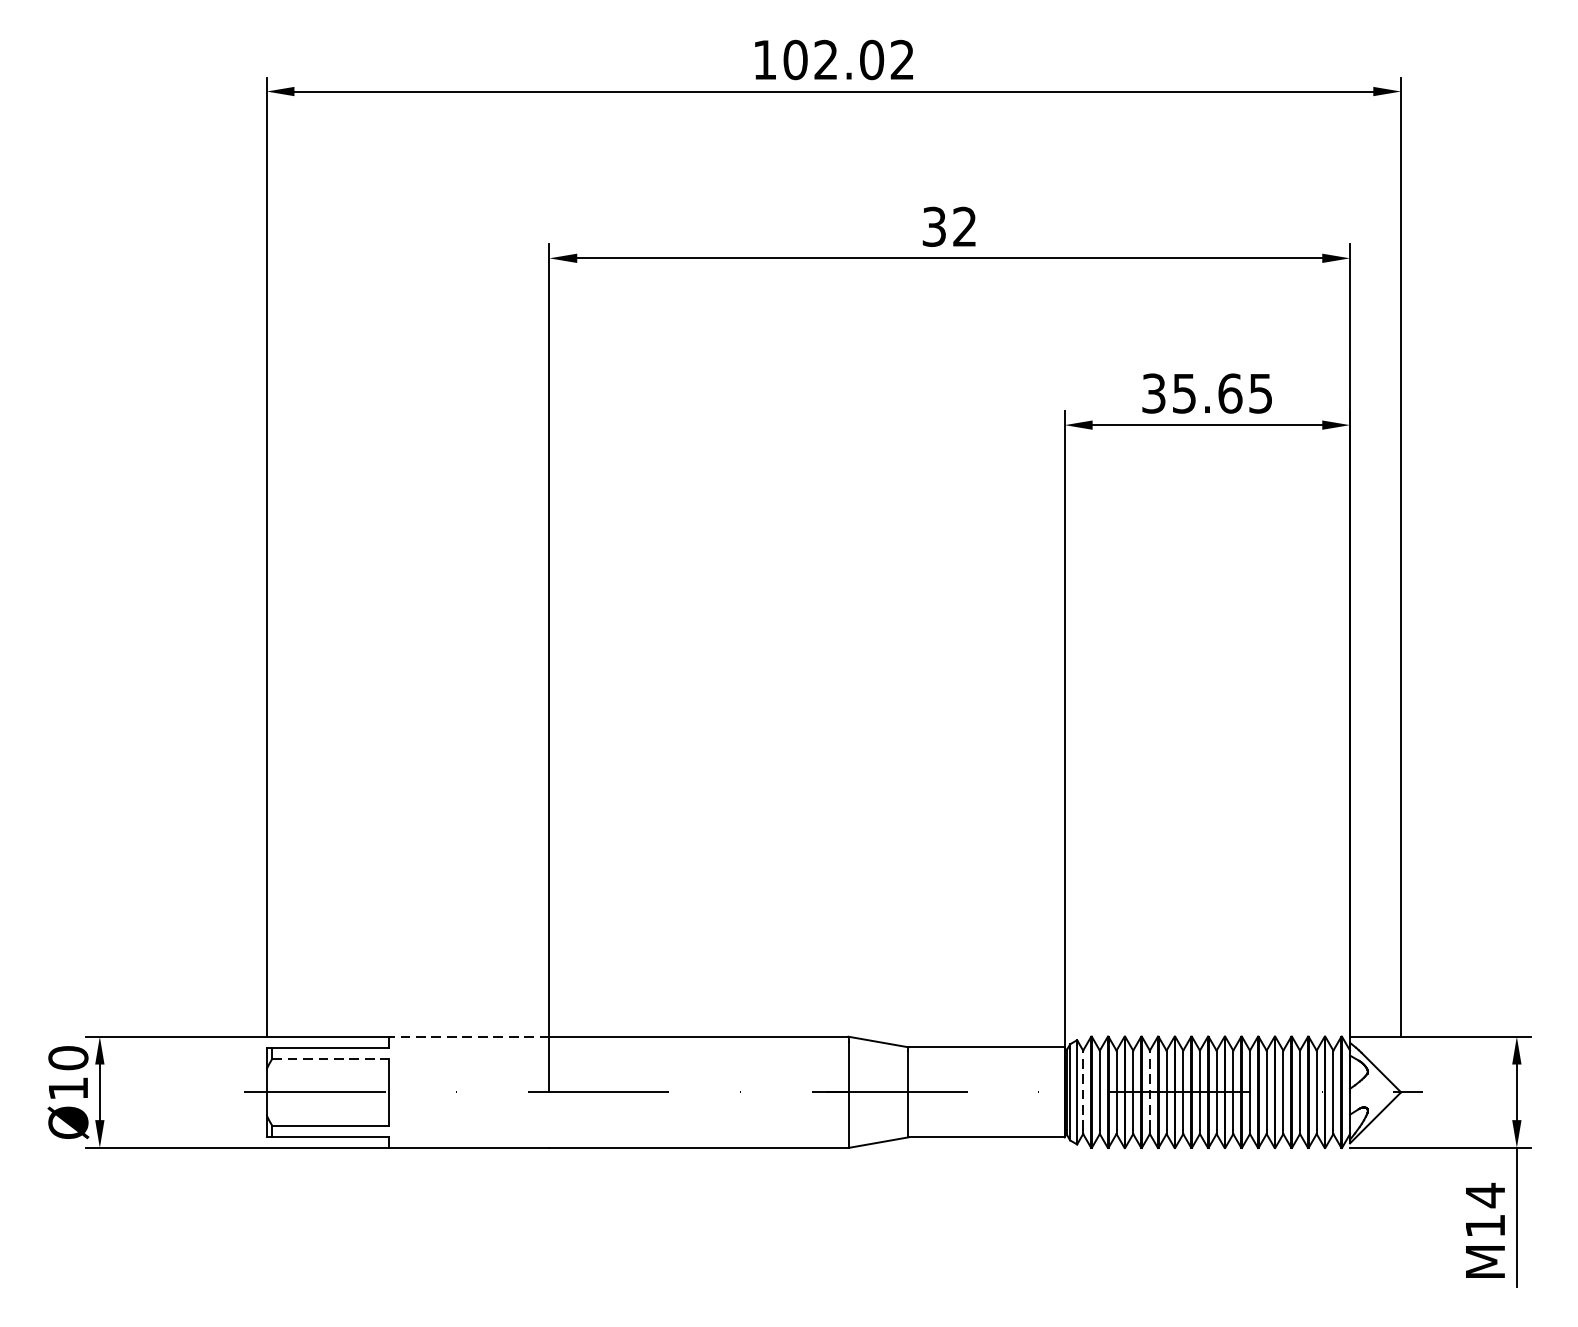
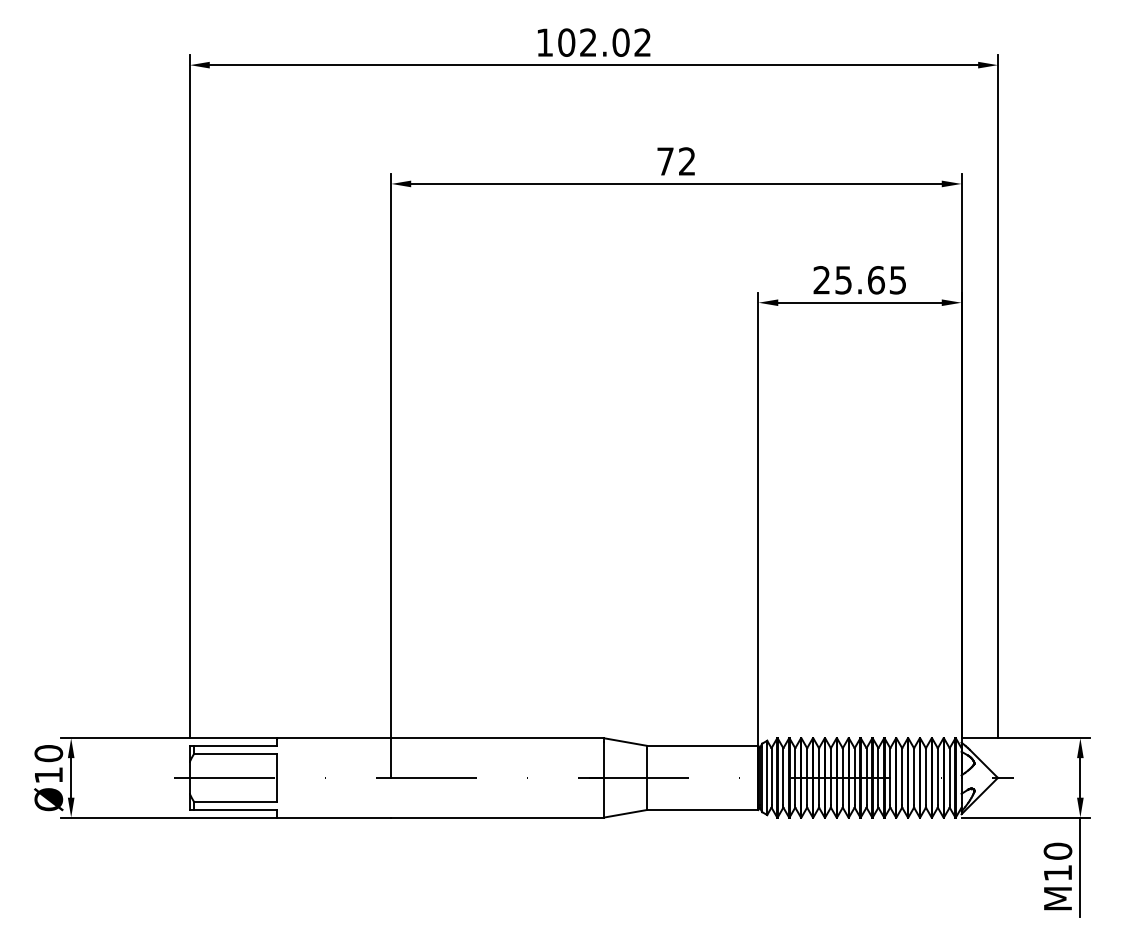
text: (934, 226) -> (665, 161), 32 -> 72
text: (1153, 393) -> (821, 280), 35.65 -> 25.65
line: (468, 1036) -> (333, 738), dashed -> solid
line: (330, 1059) -> (235, 754), dashed -> solid
line: (1083, 1090) -> (771, 776), dashed -> solid
line: (1150, 1090) -> (819, 776), dashed -> solid
text: (1484, 1195) -> (1057, 851), M14 -> M10

